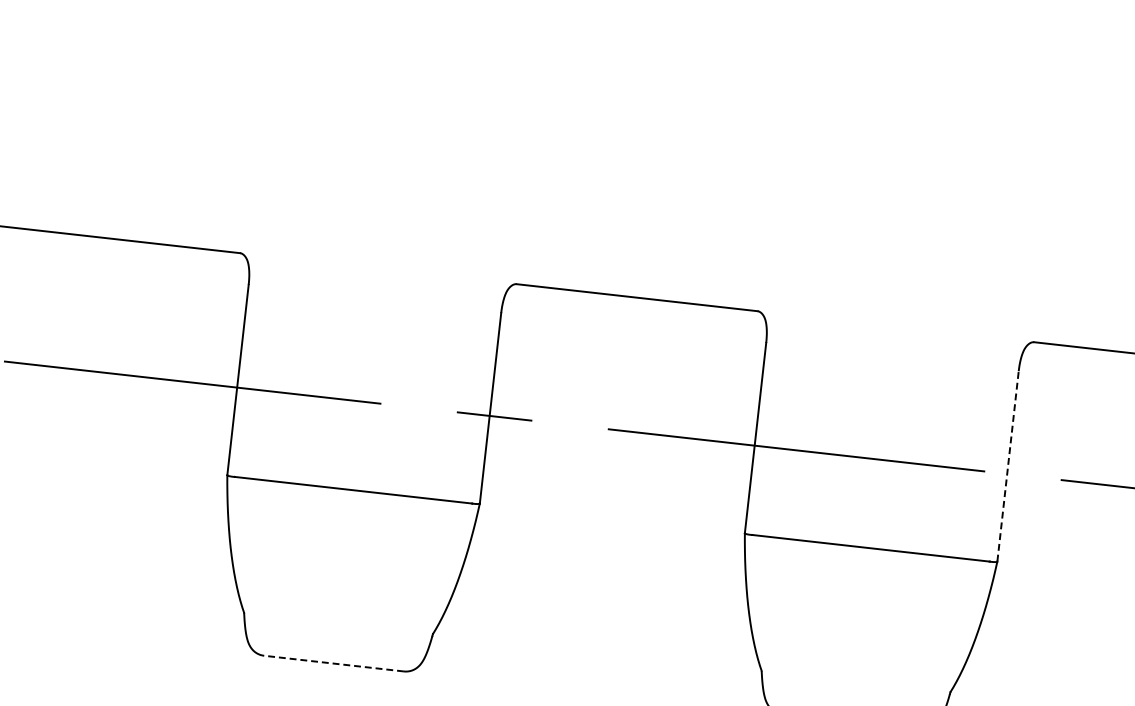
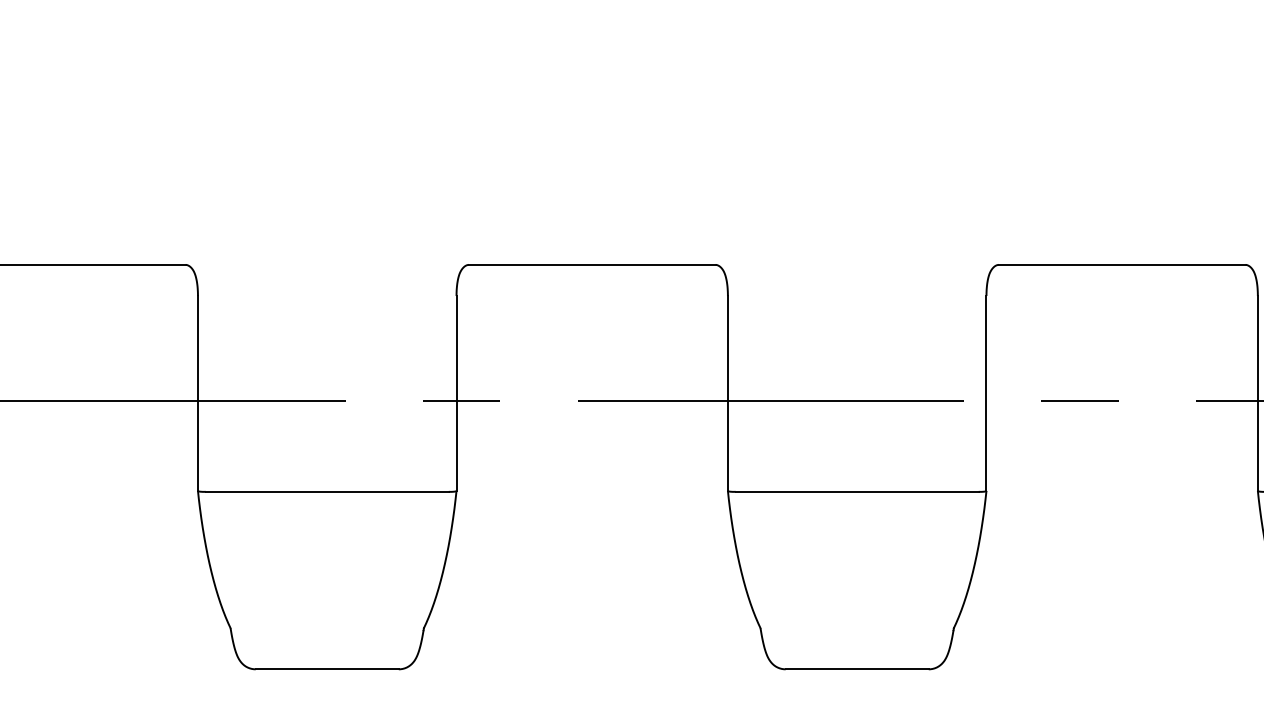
line: (1008, 465) -> (986, 392), dashed -> solid
line: (334, 663) -> (327, 669), dashed -> solid

